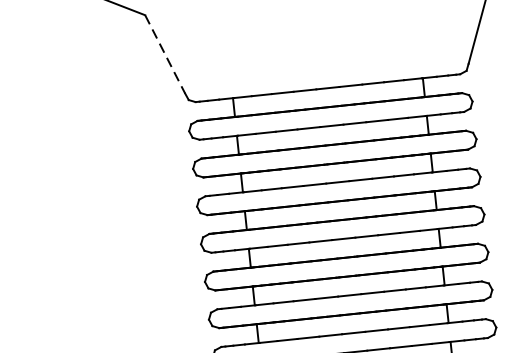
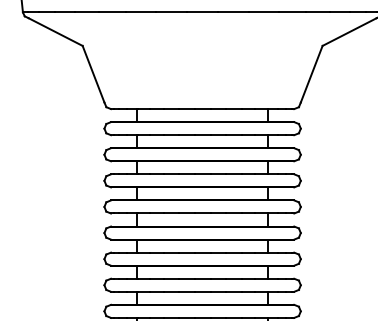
line: (165, 54) -> (93, 74), dashed -> solid

